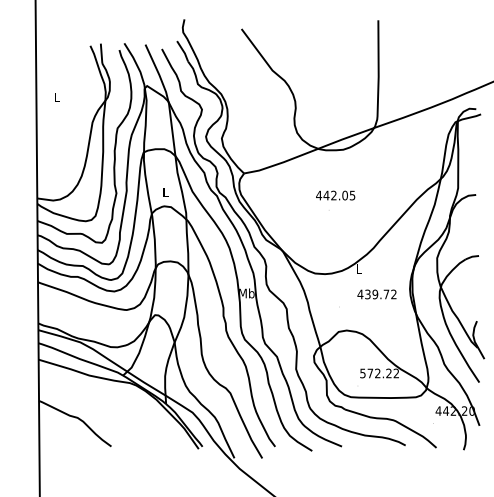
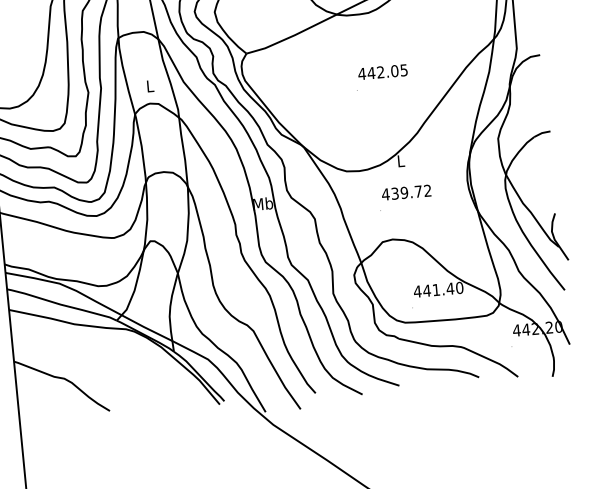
text: (335, 195) -> (382, 72), moved
text: (376, 294) -> (405, 192), moved
text: (379, 373) -> (438, 289), 572.22 -> 441.40

